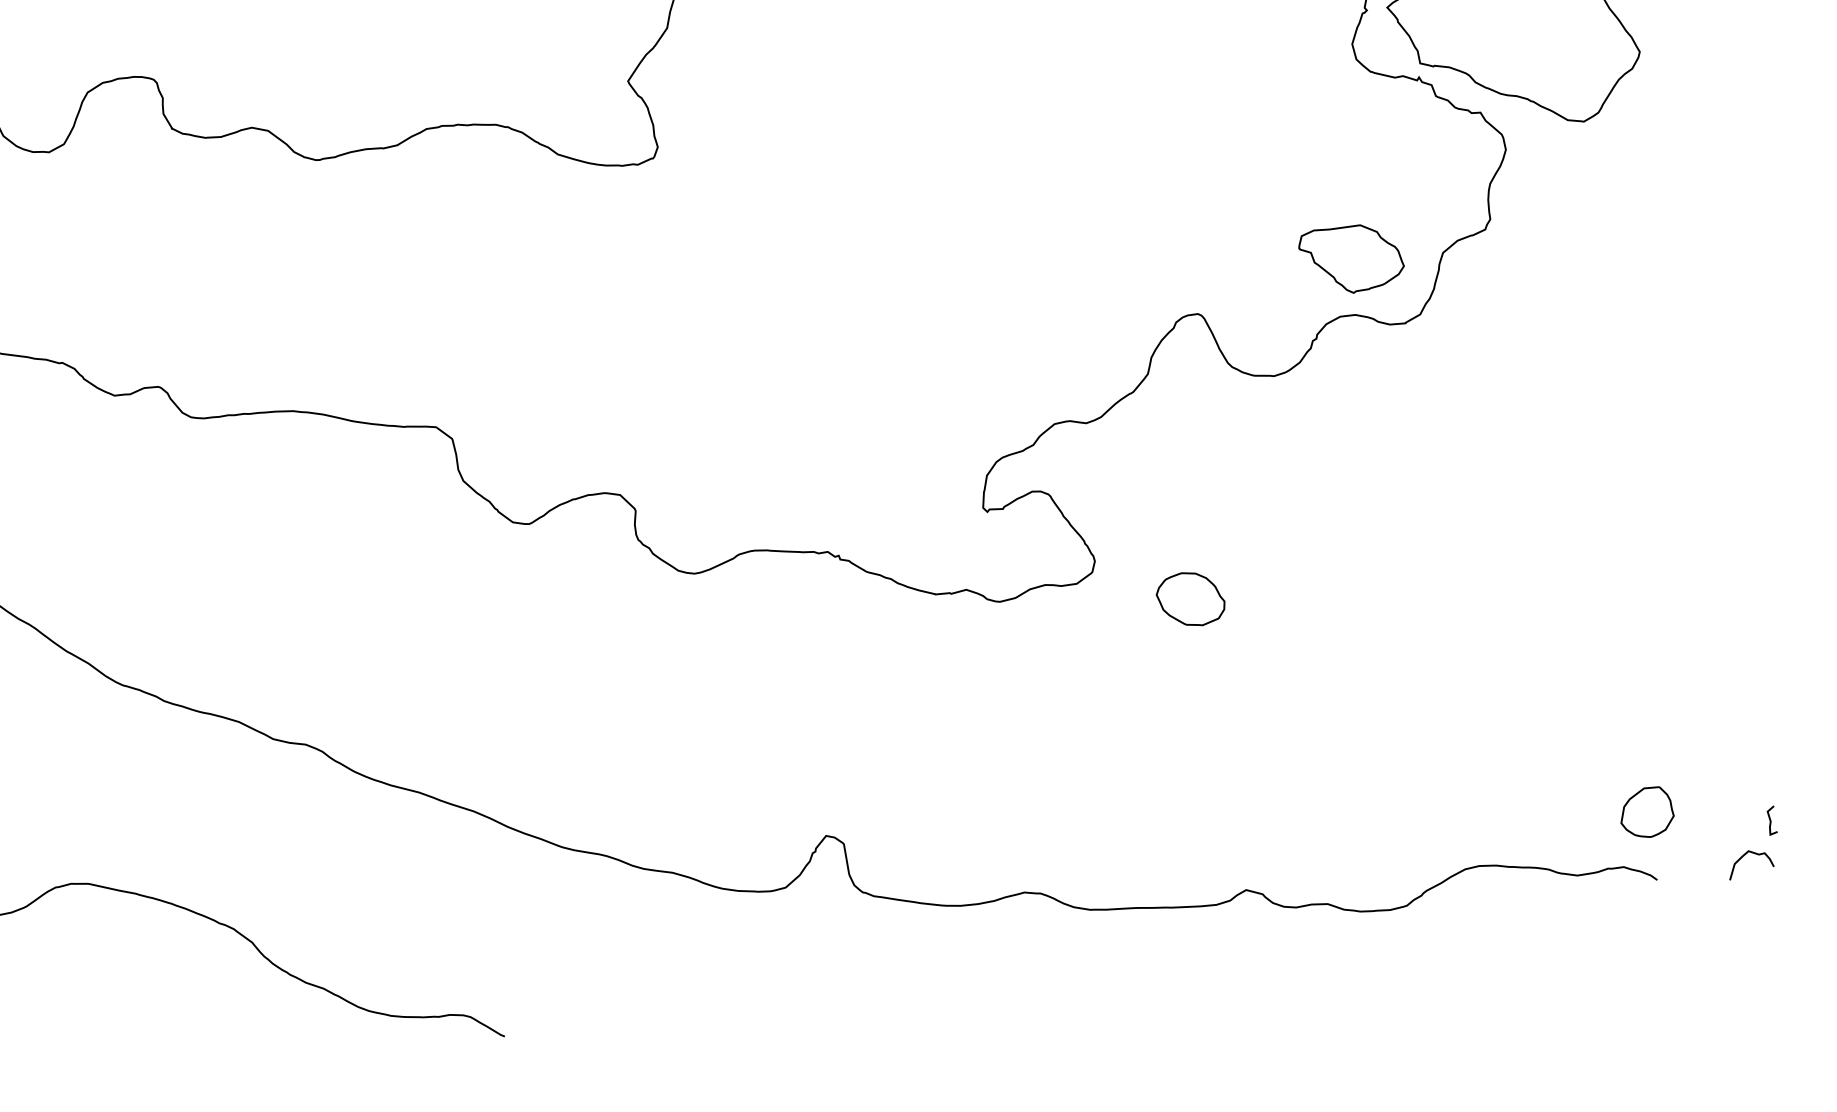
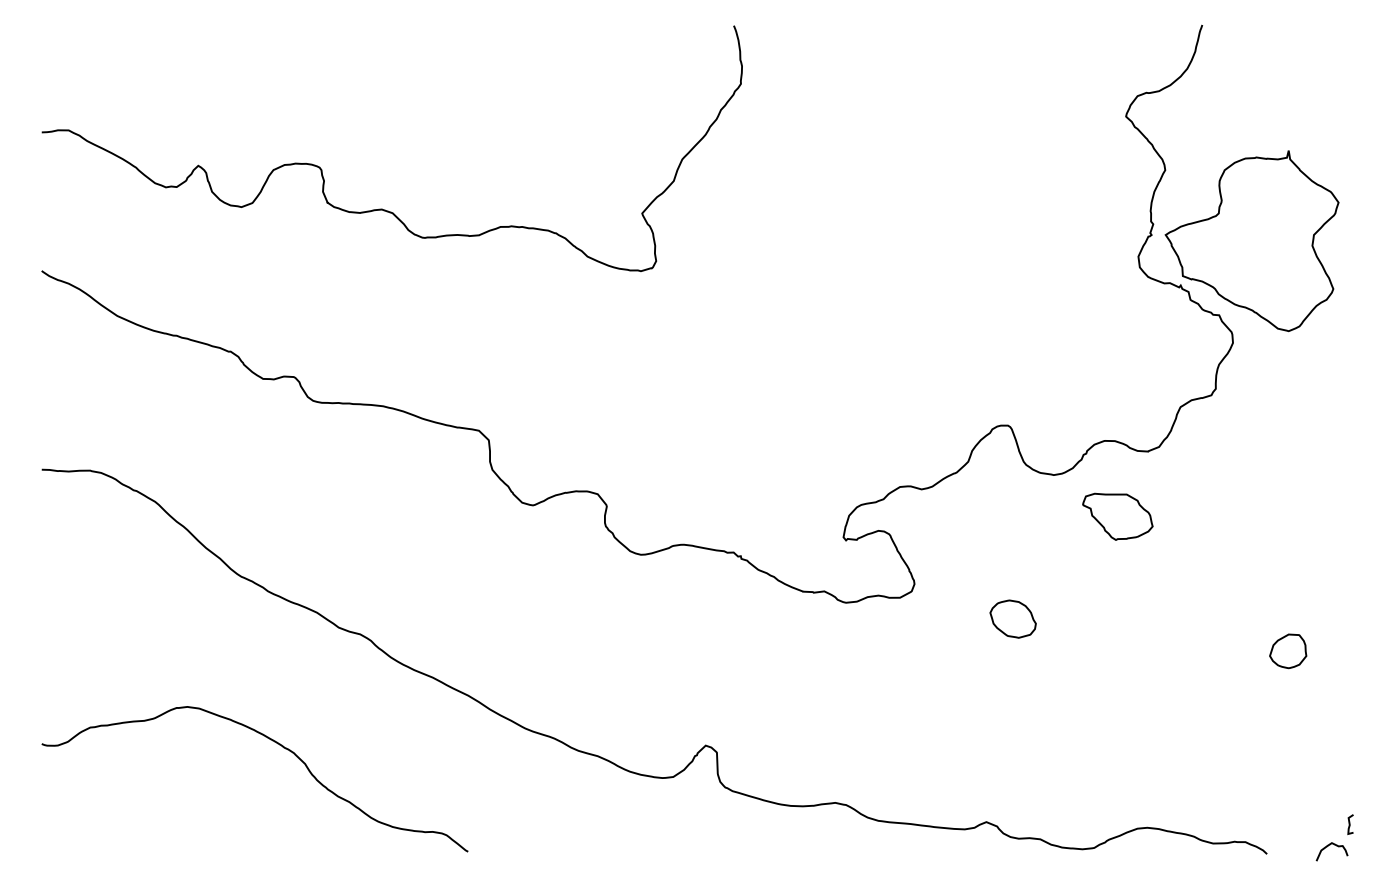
part: (1351, 258) -> (1117, 516), moved
part: (1189, 598) -> (1012, 618), moved
part: (1647, 812) -> (1288, 651), moved

